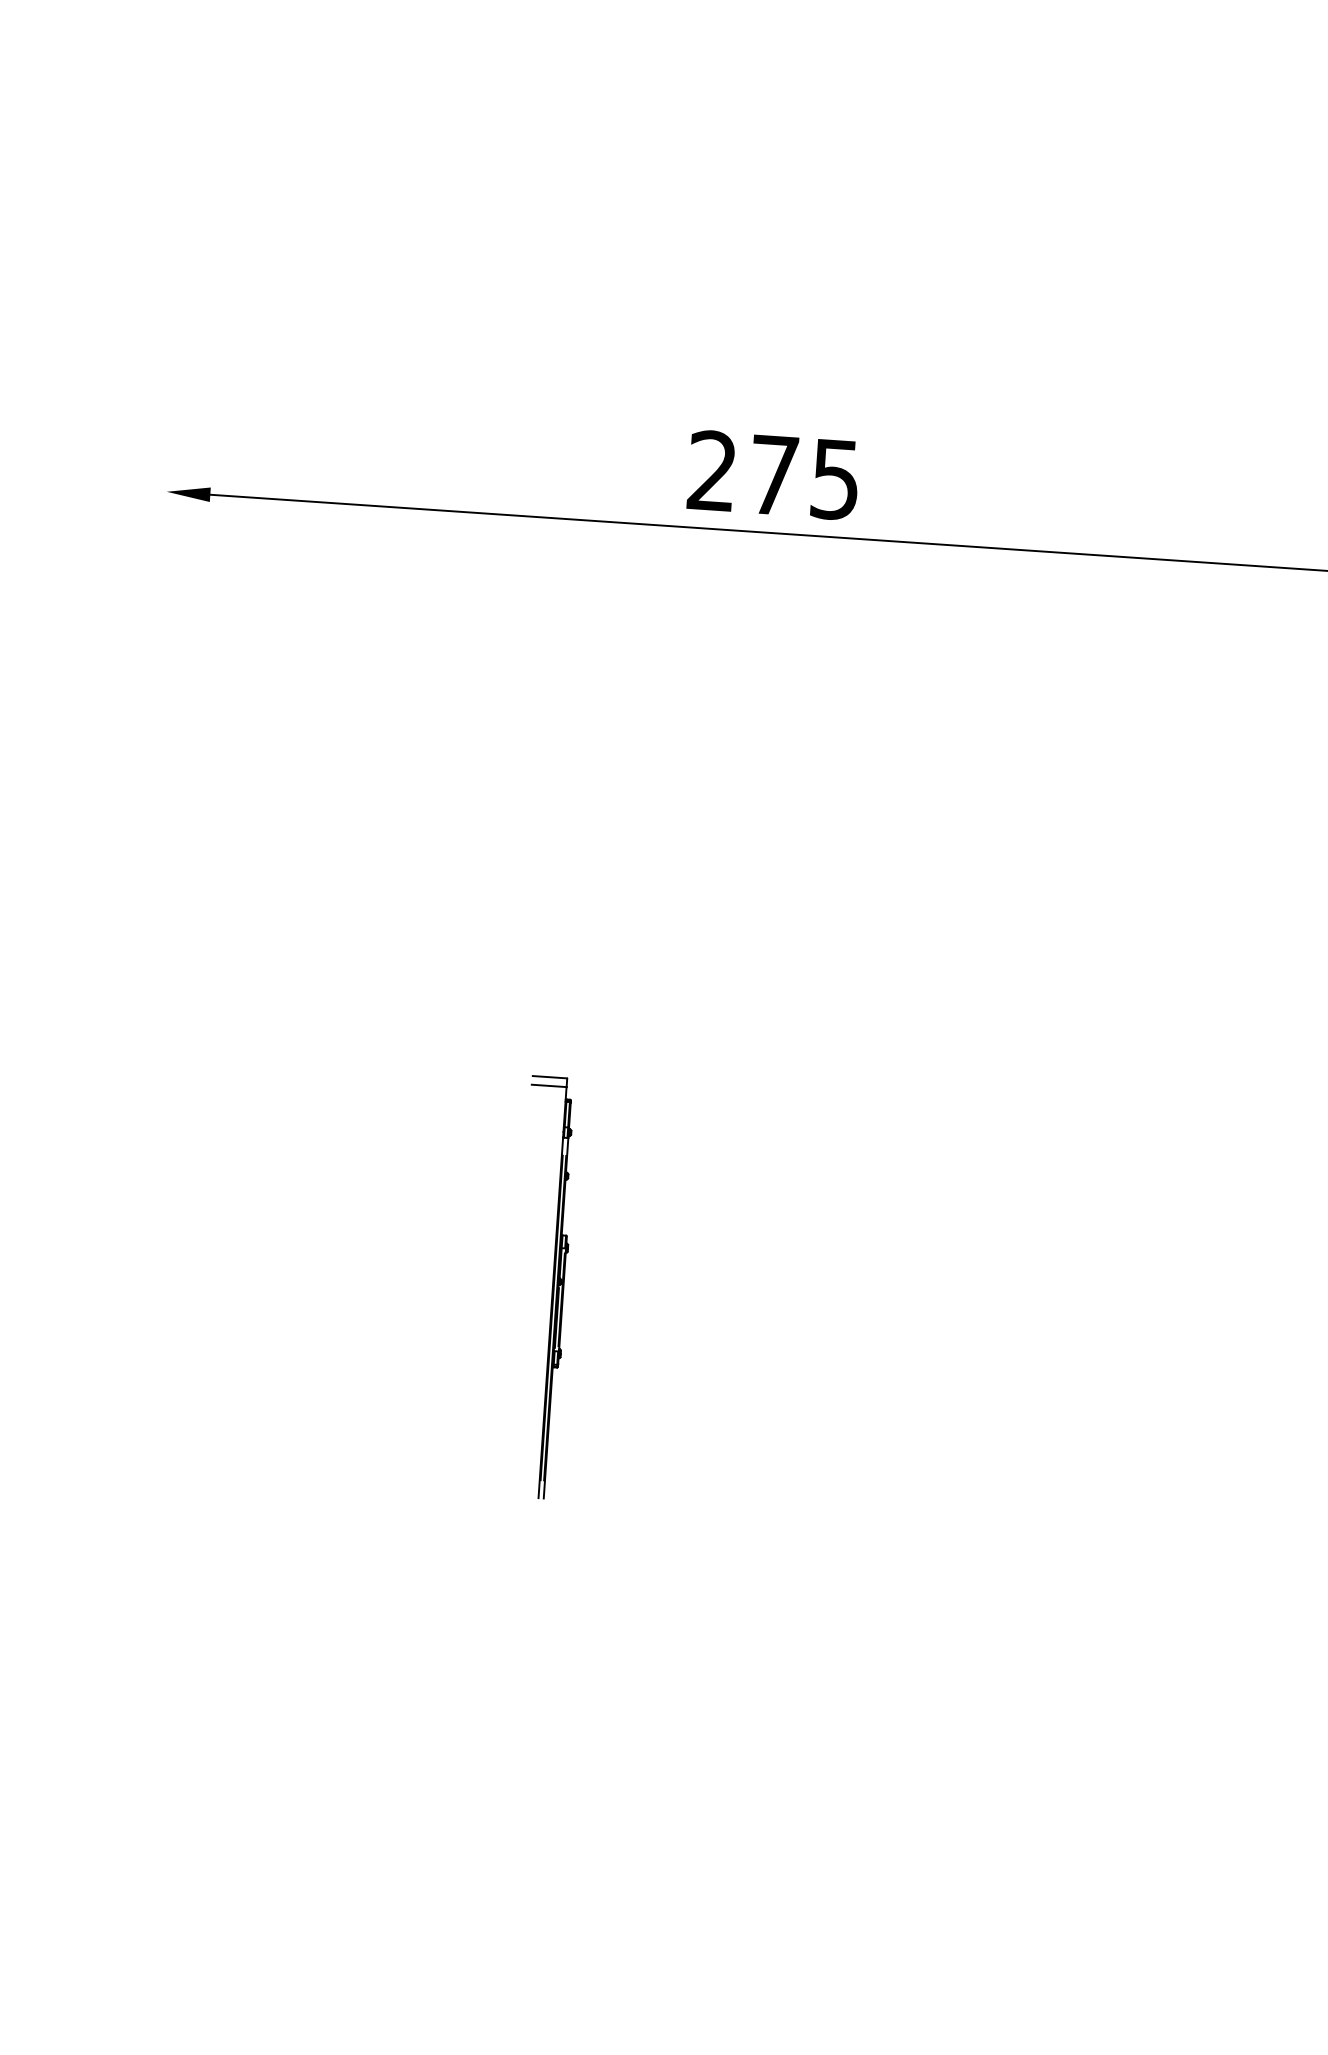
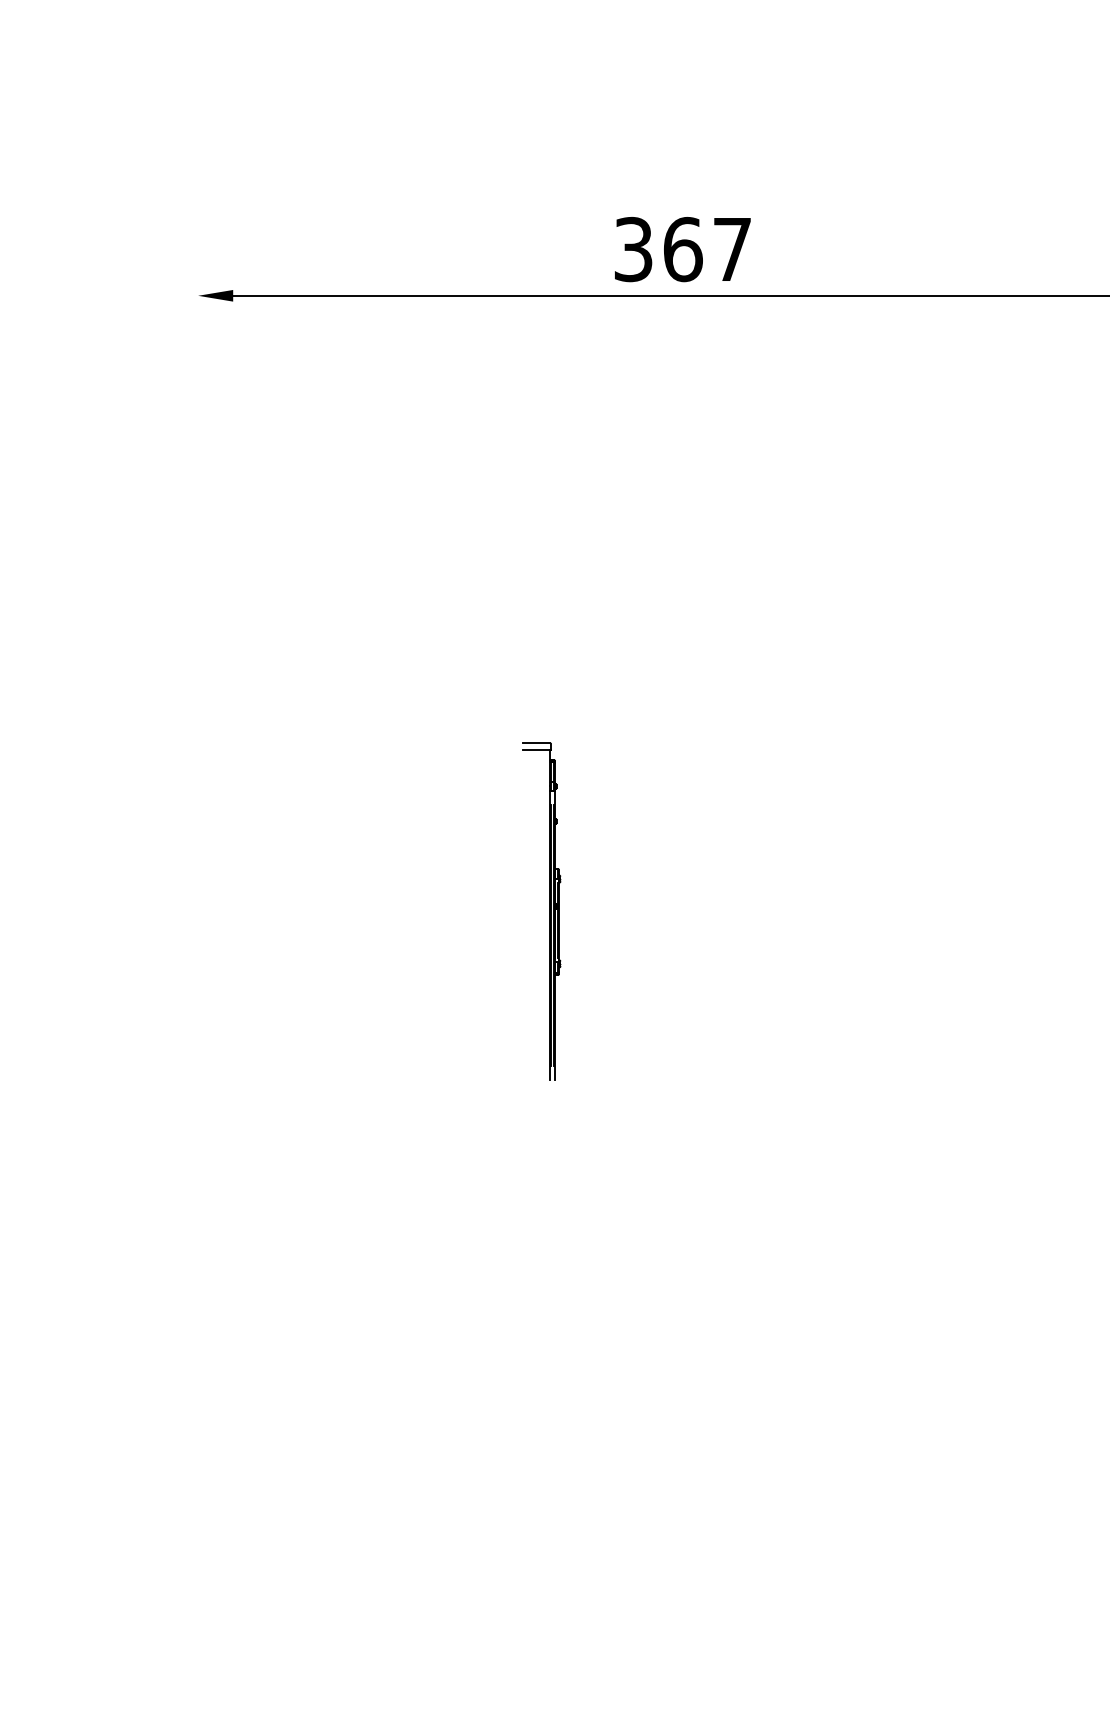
text: (773, 475) -> (682, 249), 275 -> 367

